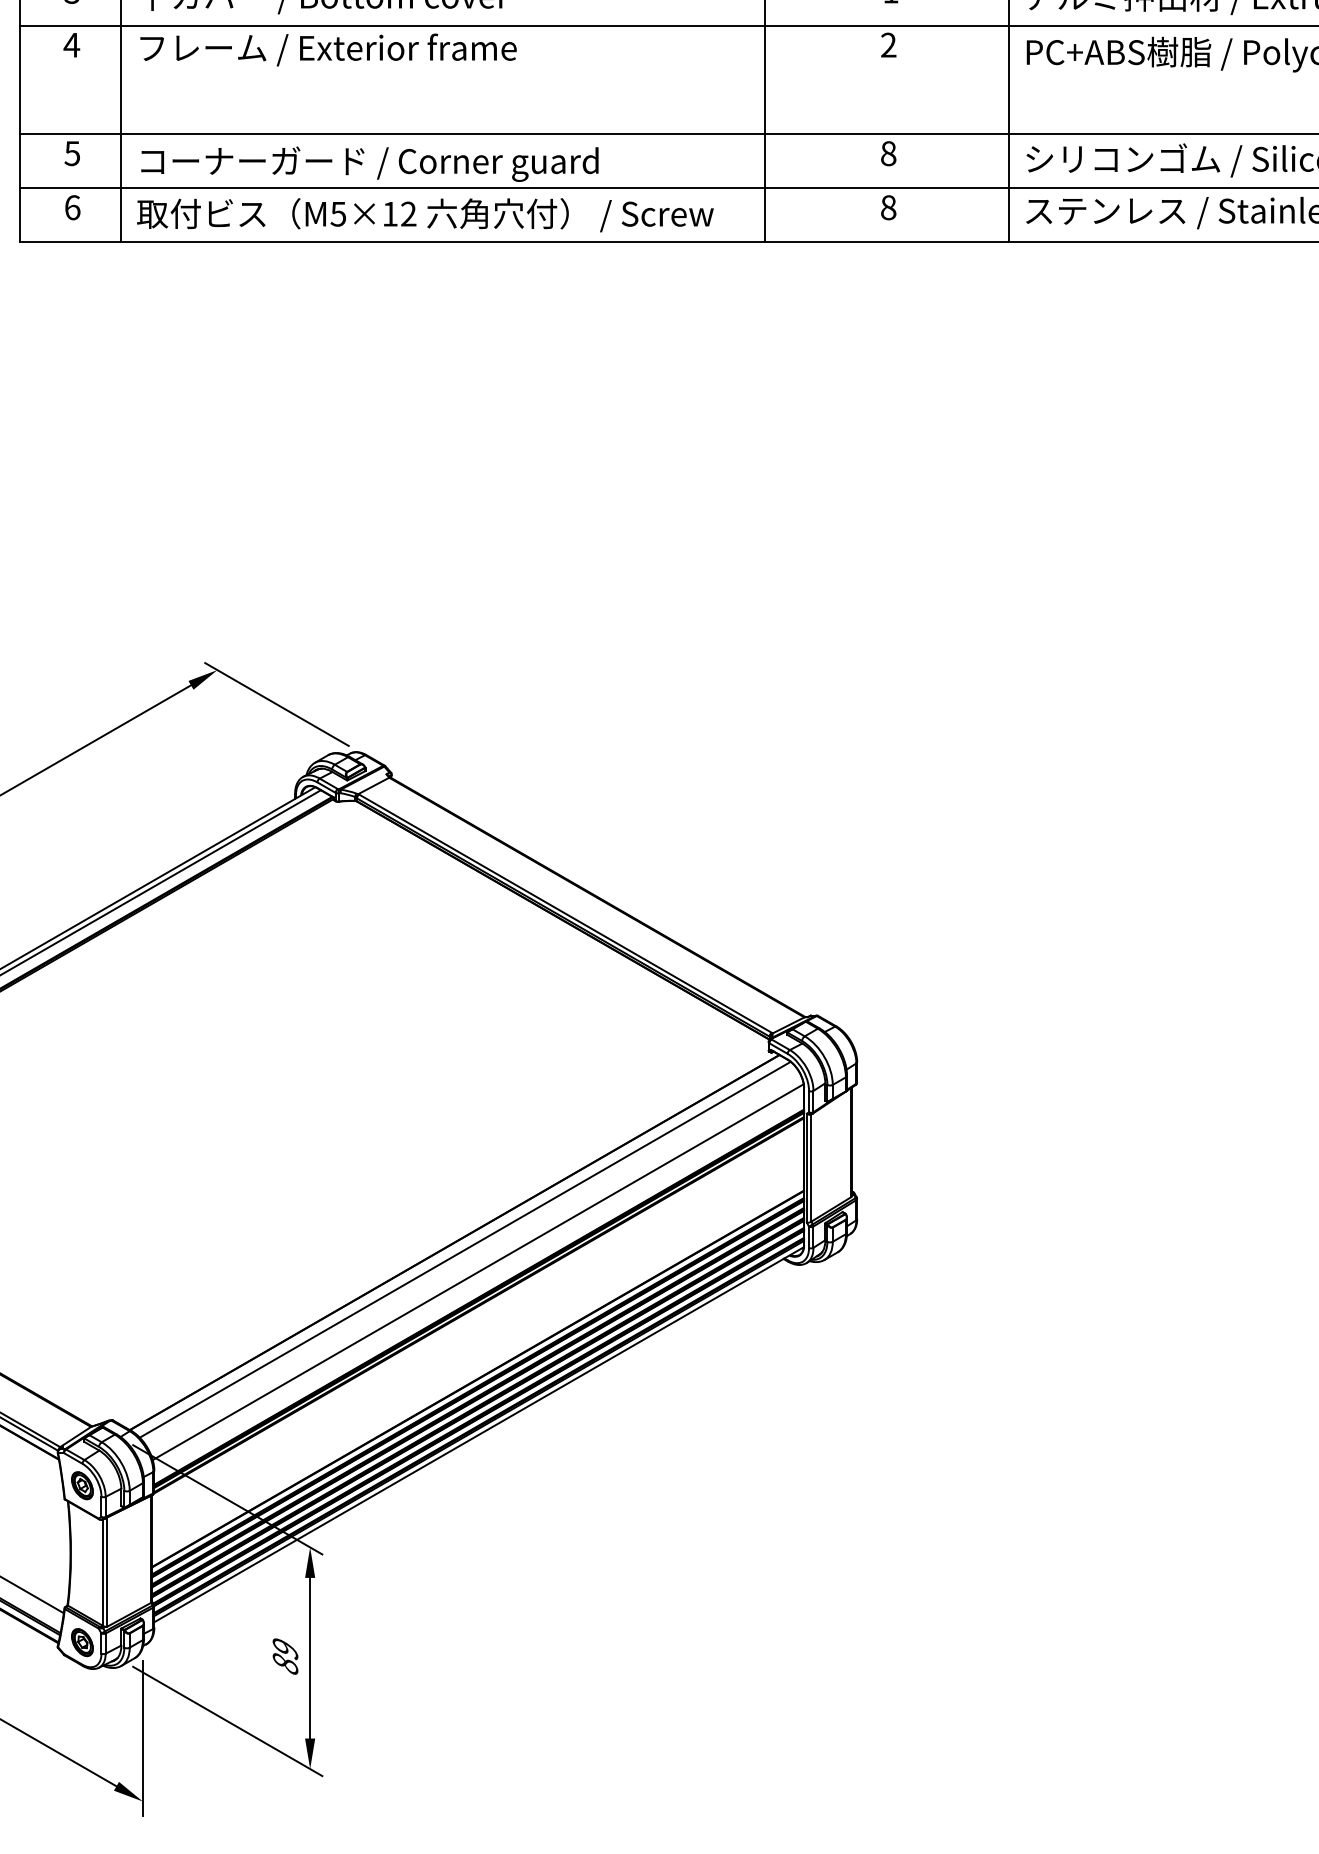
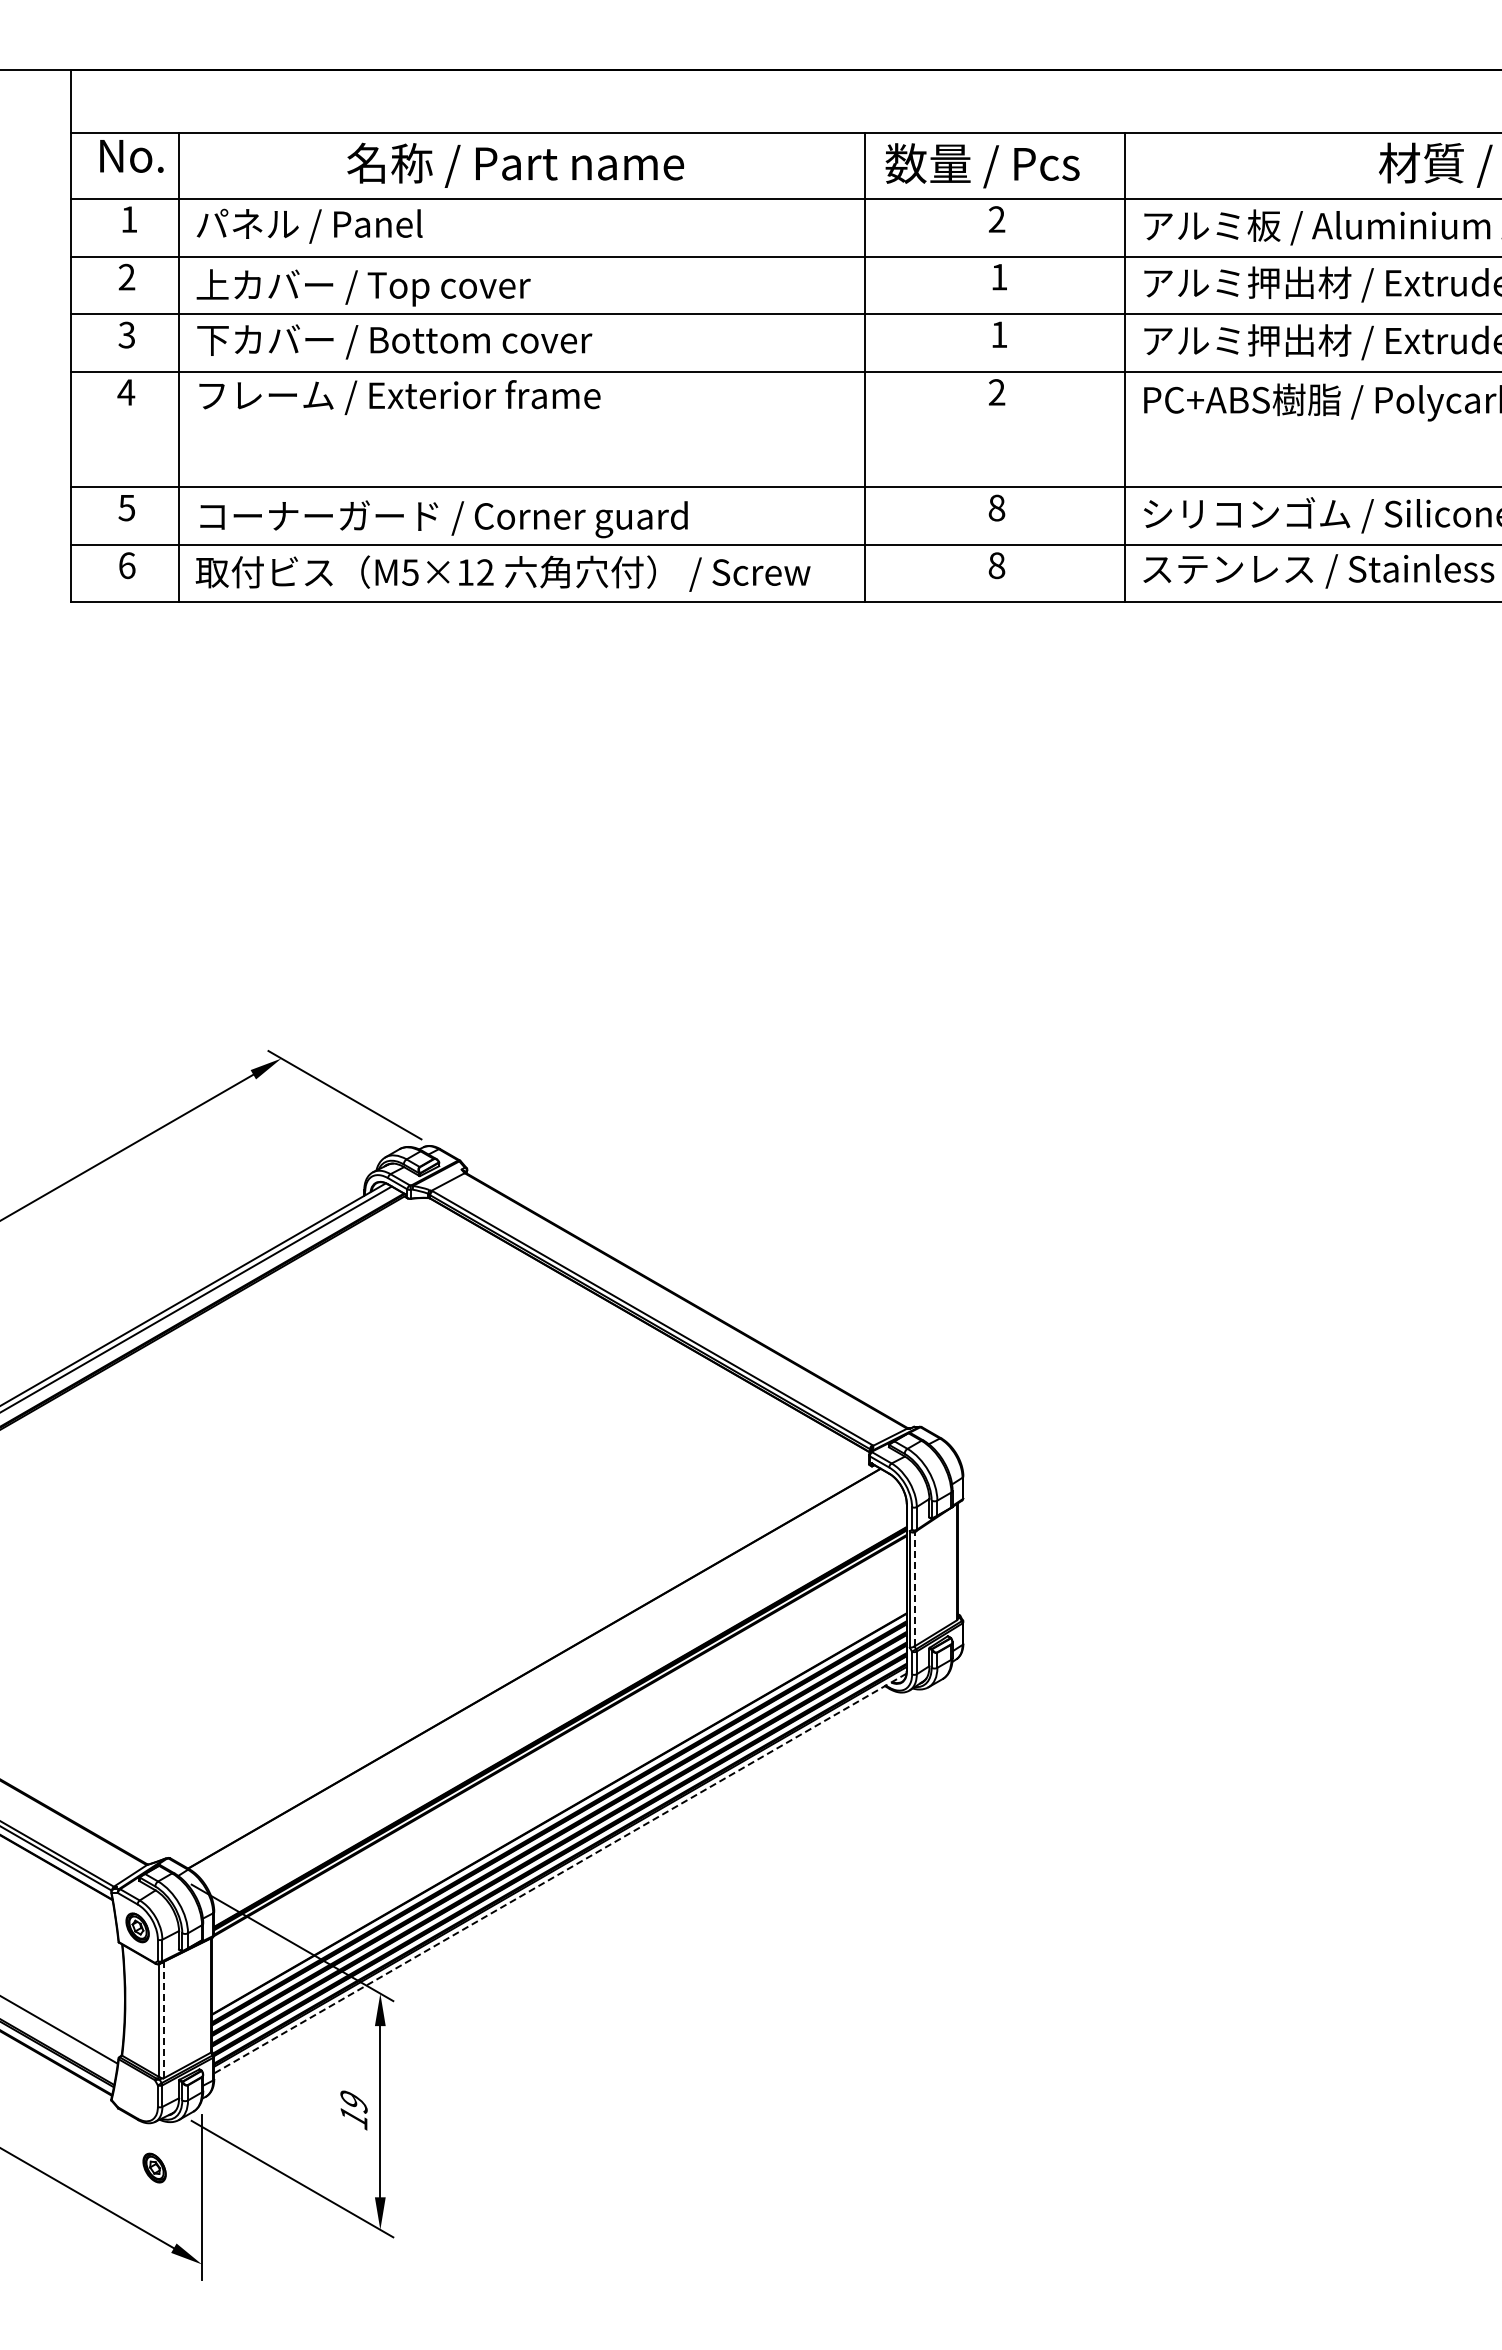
line: (811, 1167) -> (914, 1588), solid -> dashed
line: (465, 1249) -> (545, 1676), removed
line: (478, 1271) -> (559, 1699), removed
line: (479, 1434) -> (560, 1873), solid -> dashed
line: (106, 1571) -> (163, 2019), solid -> dashed
part: (82, 1642) -> (154, 2167), moved
text: (284, 1664) -> (353, 2118), 89 -> 19

